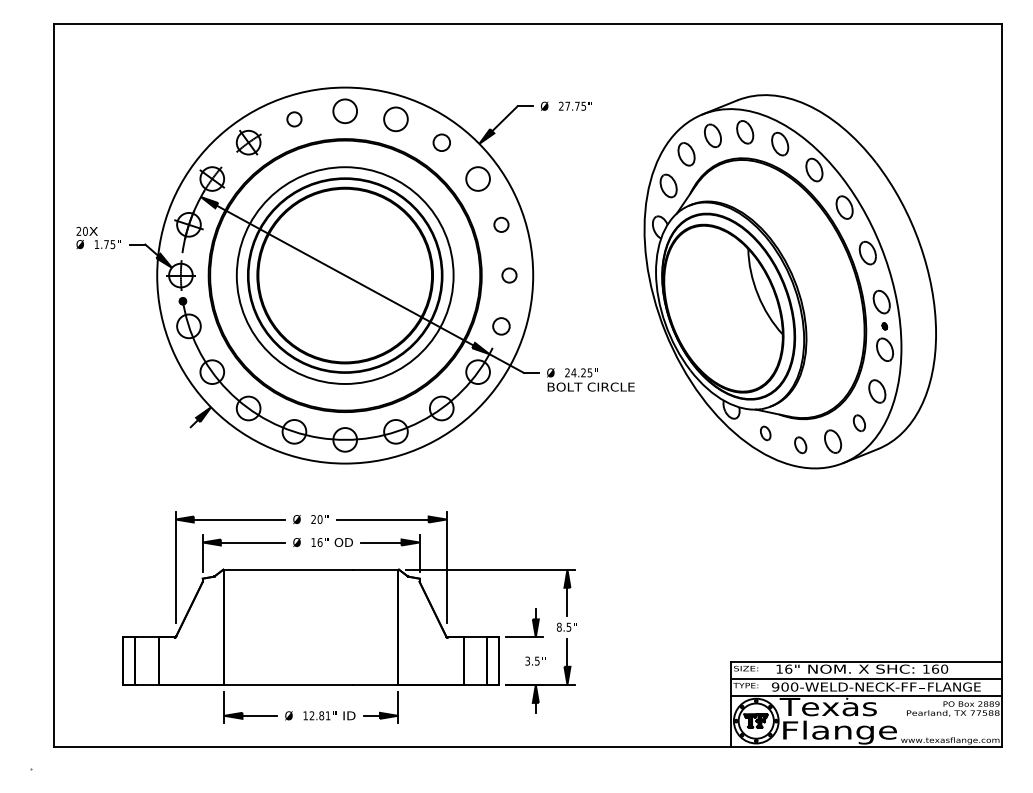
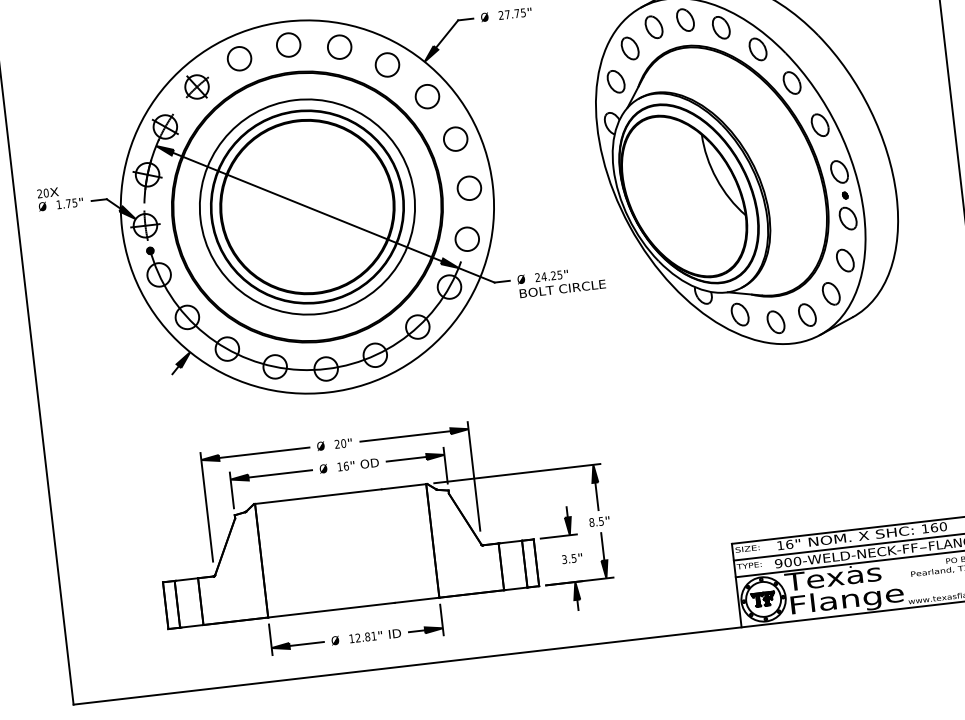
circle: (294, 119) -> (239, 58), size x1.67
circle: (441, 142) -> (387, 64), size x1.43
circle: (501, 224) -> (455, 138), size x1.67
circle: (509, 275) -> (469, 188), size x1.67
circle: (501, 326) -> (467, 239), size x1.43
part: (859, 423) -> (831, 294), size x1.43
part: (765, 433) -> (739, 314), size x1.67
part: (800, 445) -> (775, 322), size x1.43
part: (349, 617) -> (383, 536), moved

